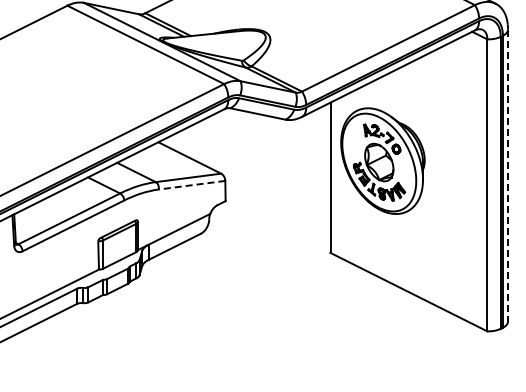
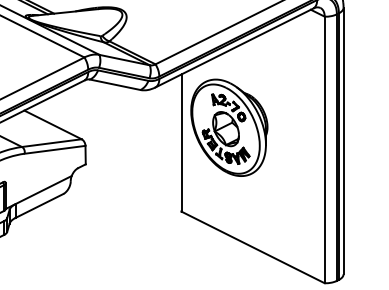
line: (508, 175) -> (343, 140), dashed -> solid
line: (192, 185) -> (55, 150), dashed -> solid

